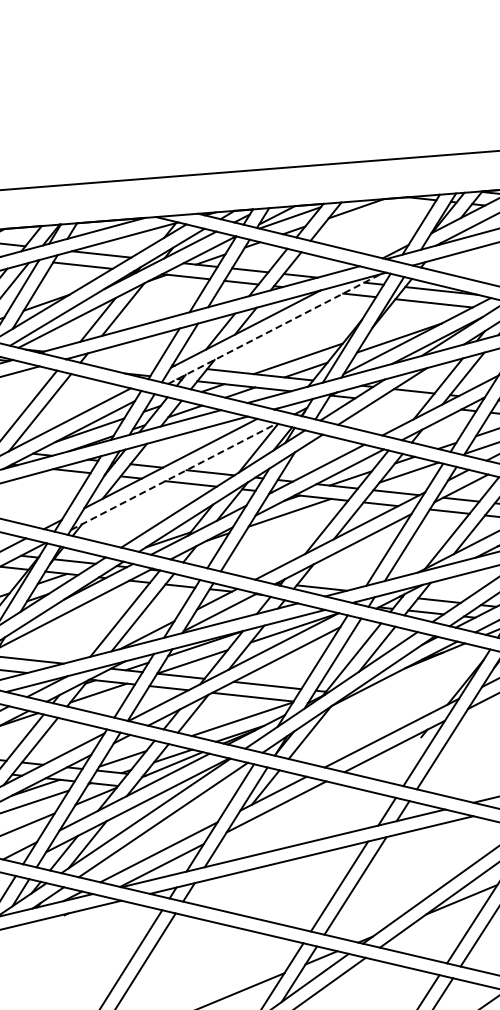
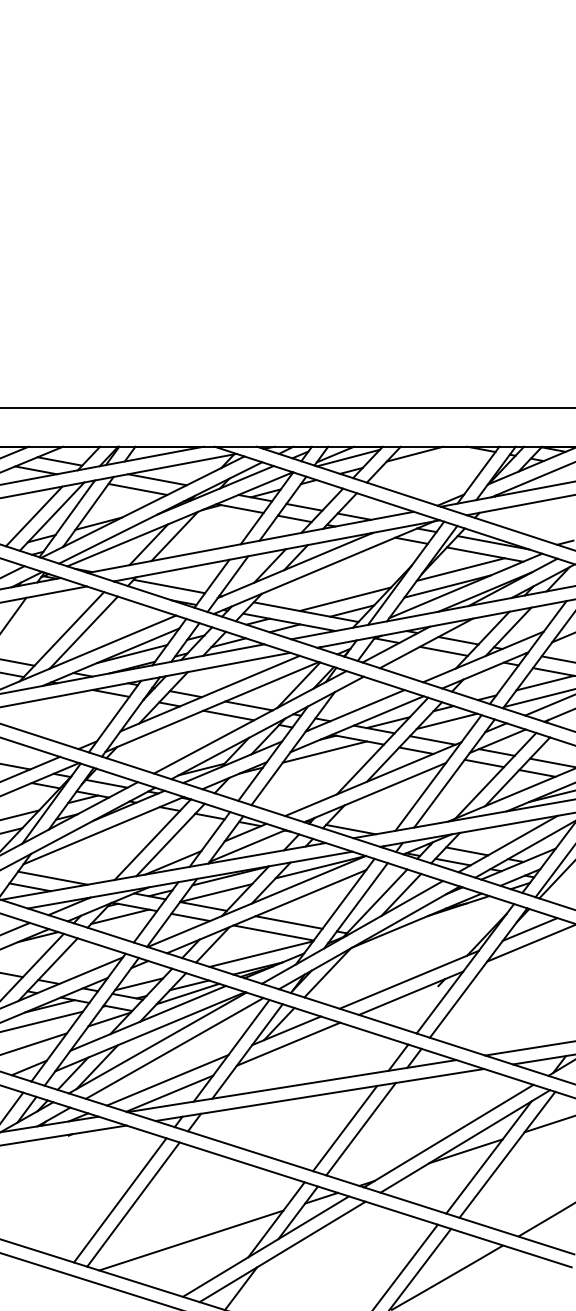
line: (410, 320) -> (460, 569), added
line: (273, 328) -> (323, 567), dashed -> solid
line: (121, 359) -> (169, 586), added
line: (400, 402) -> (443, 650), added
line: (174, 477) -> (212, 707), dashed -> solid

